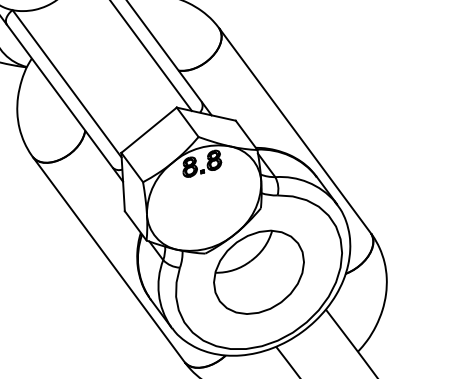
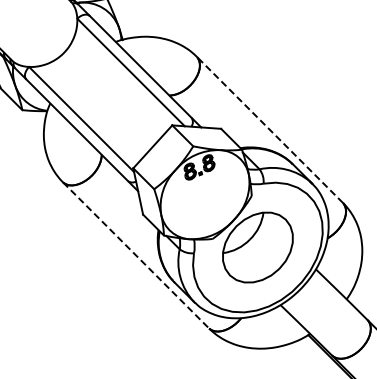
line: (294, 130) -> (269, 129), solid -> dashed
line: (109, 259) -> (136, 255), solid -> dashed

